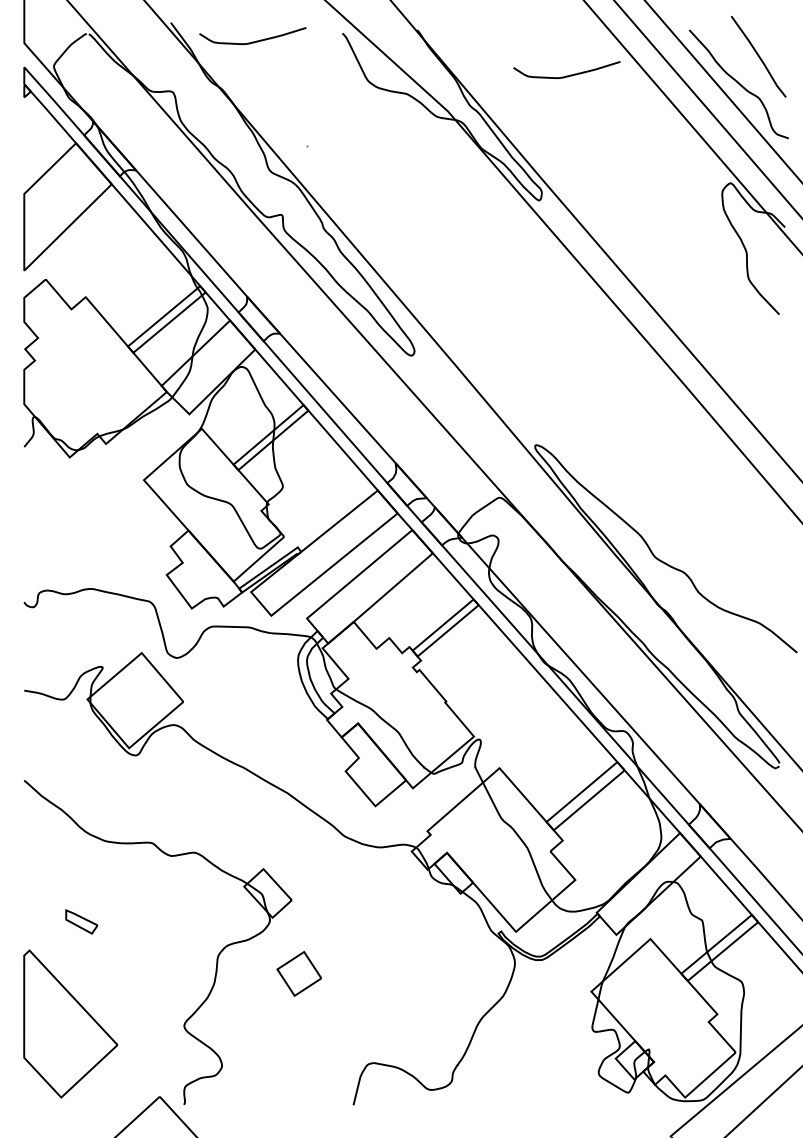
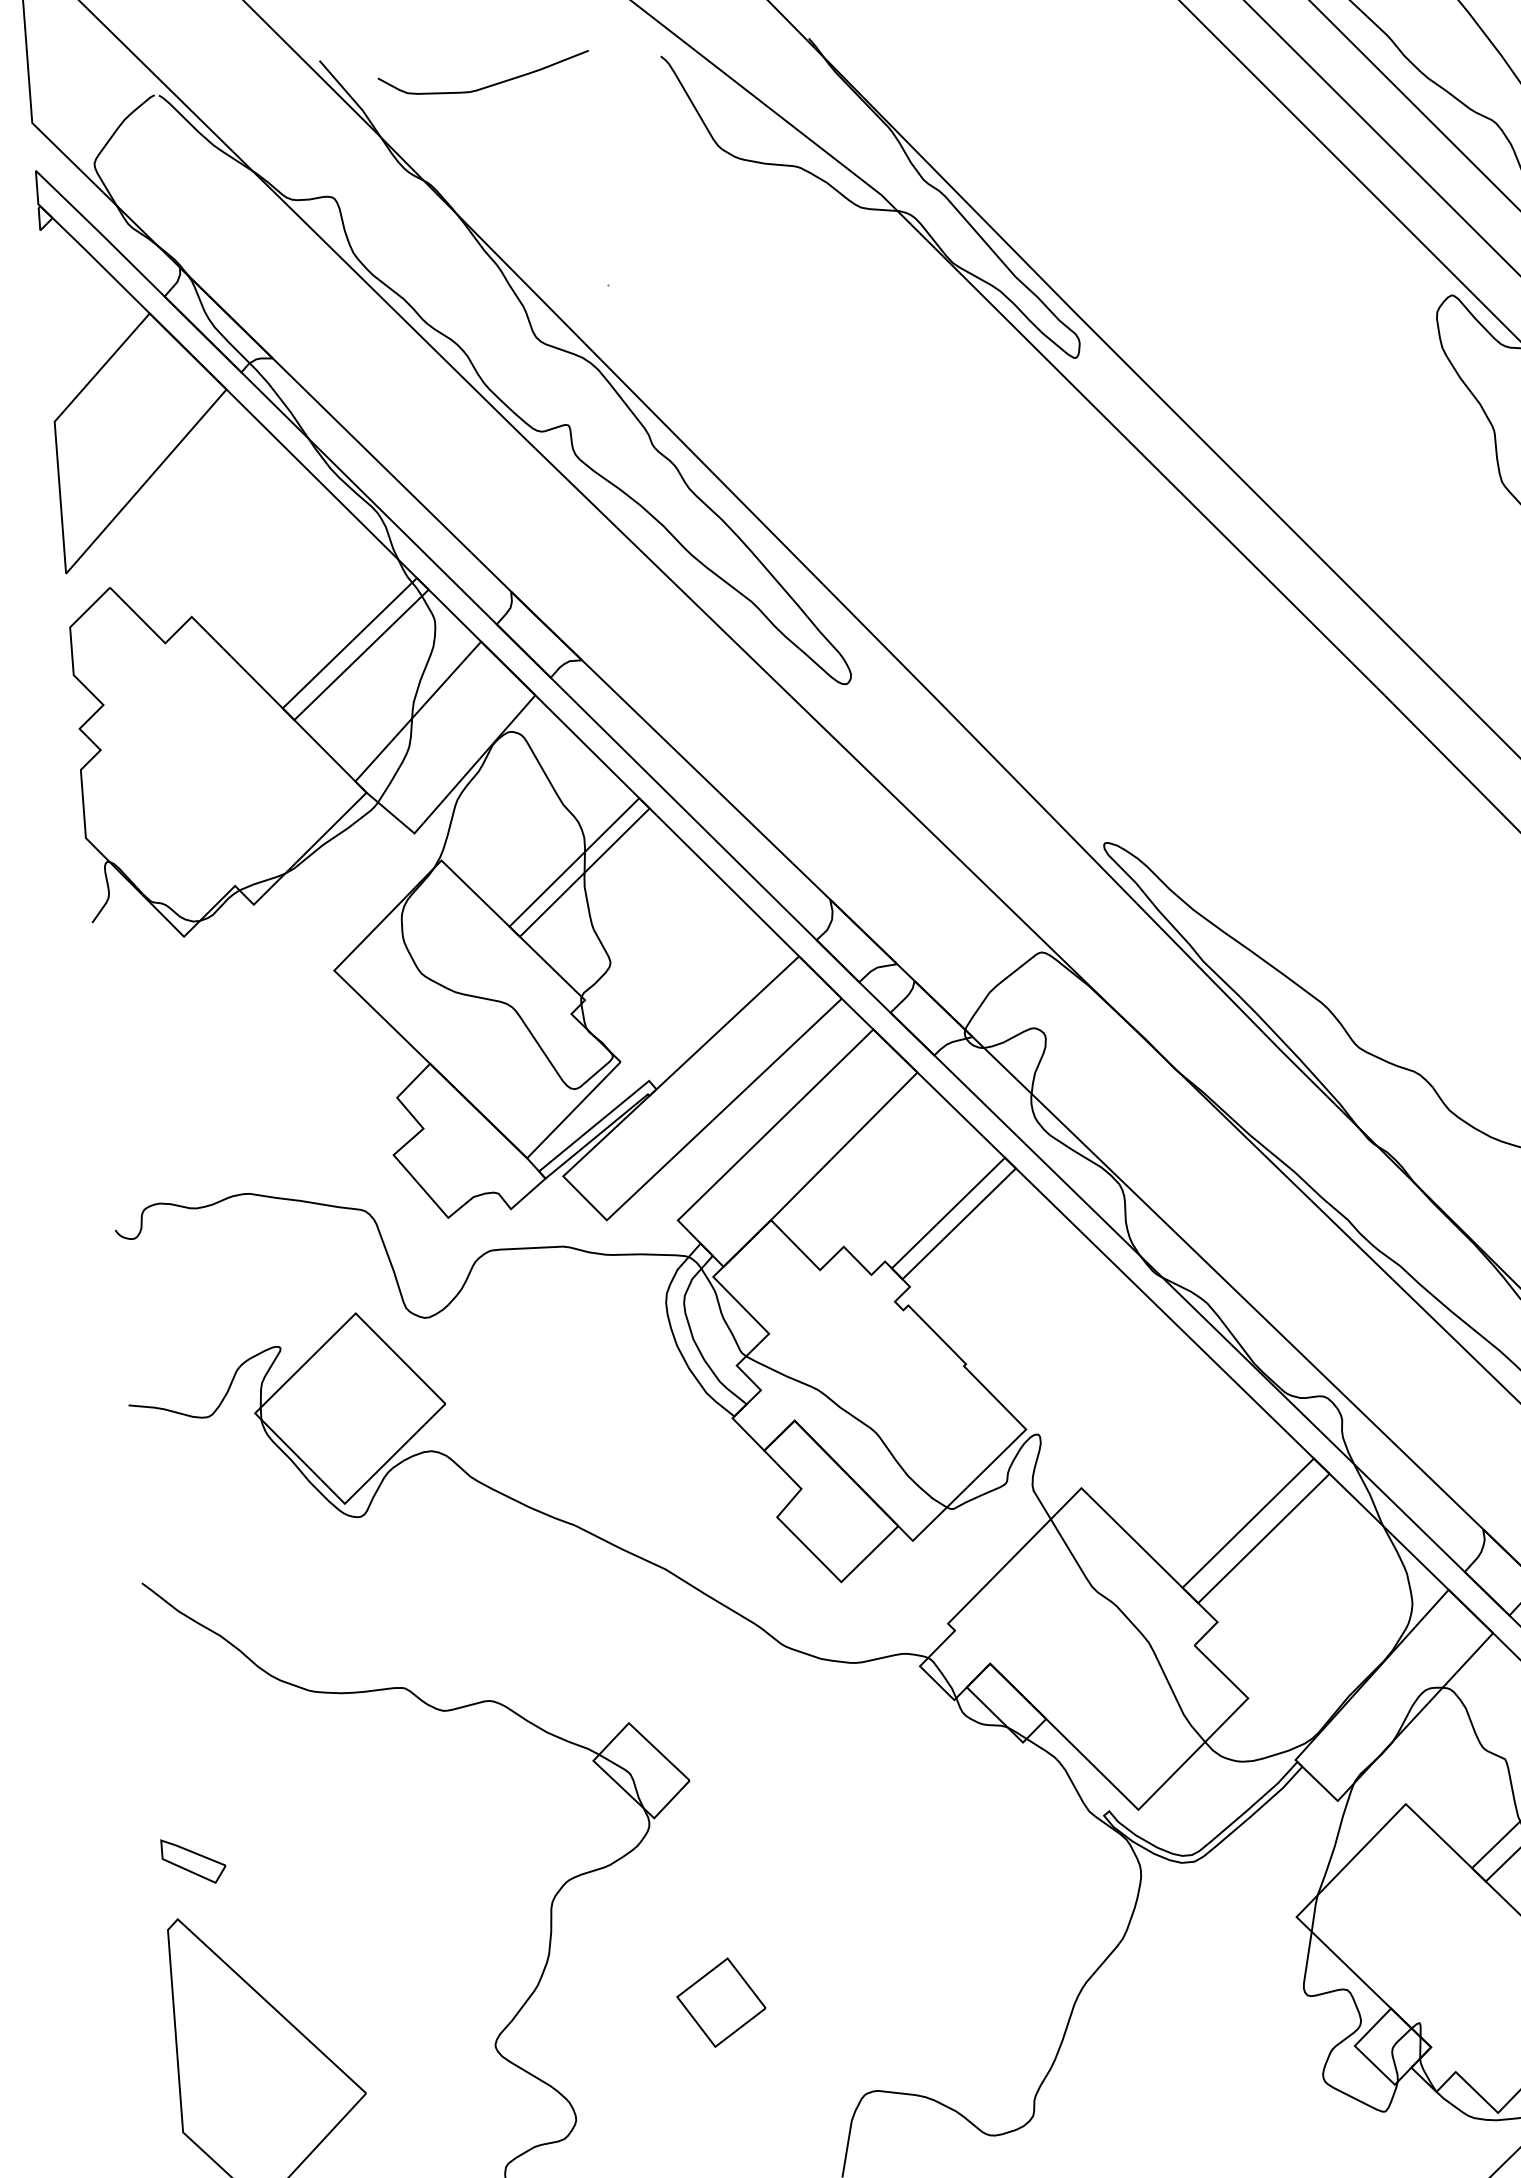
curve: (566, 75) -> (1110, 106), removed
part: (81, 921) -> (193, 1860), moved
part: (298, 973) -> (719, 2001), moved

